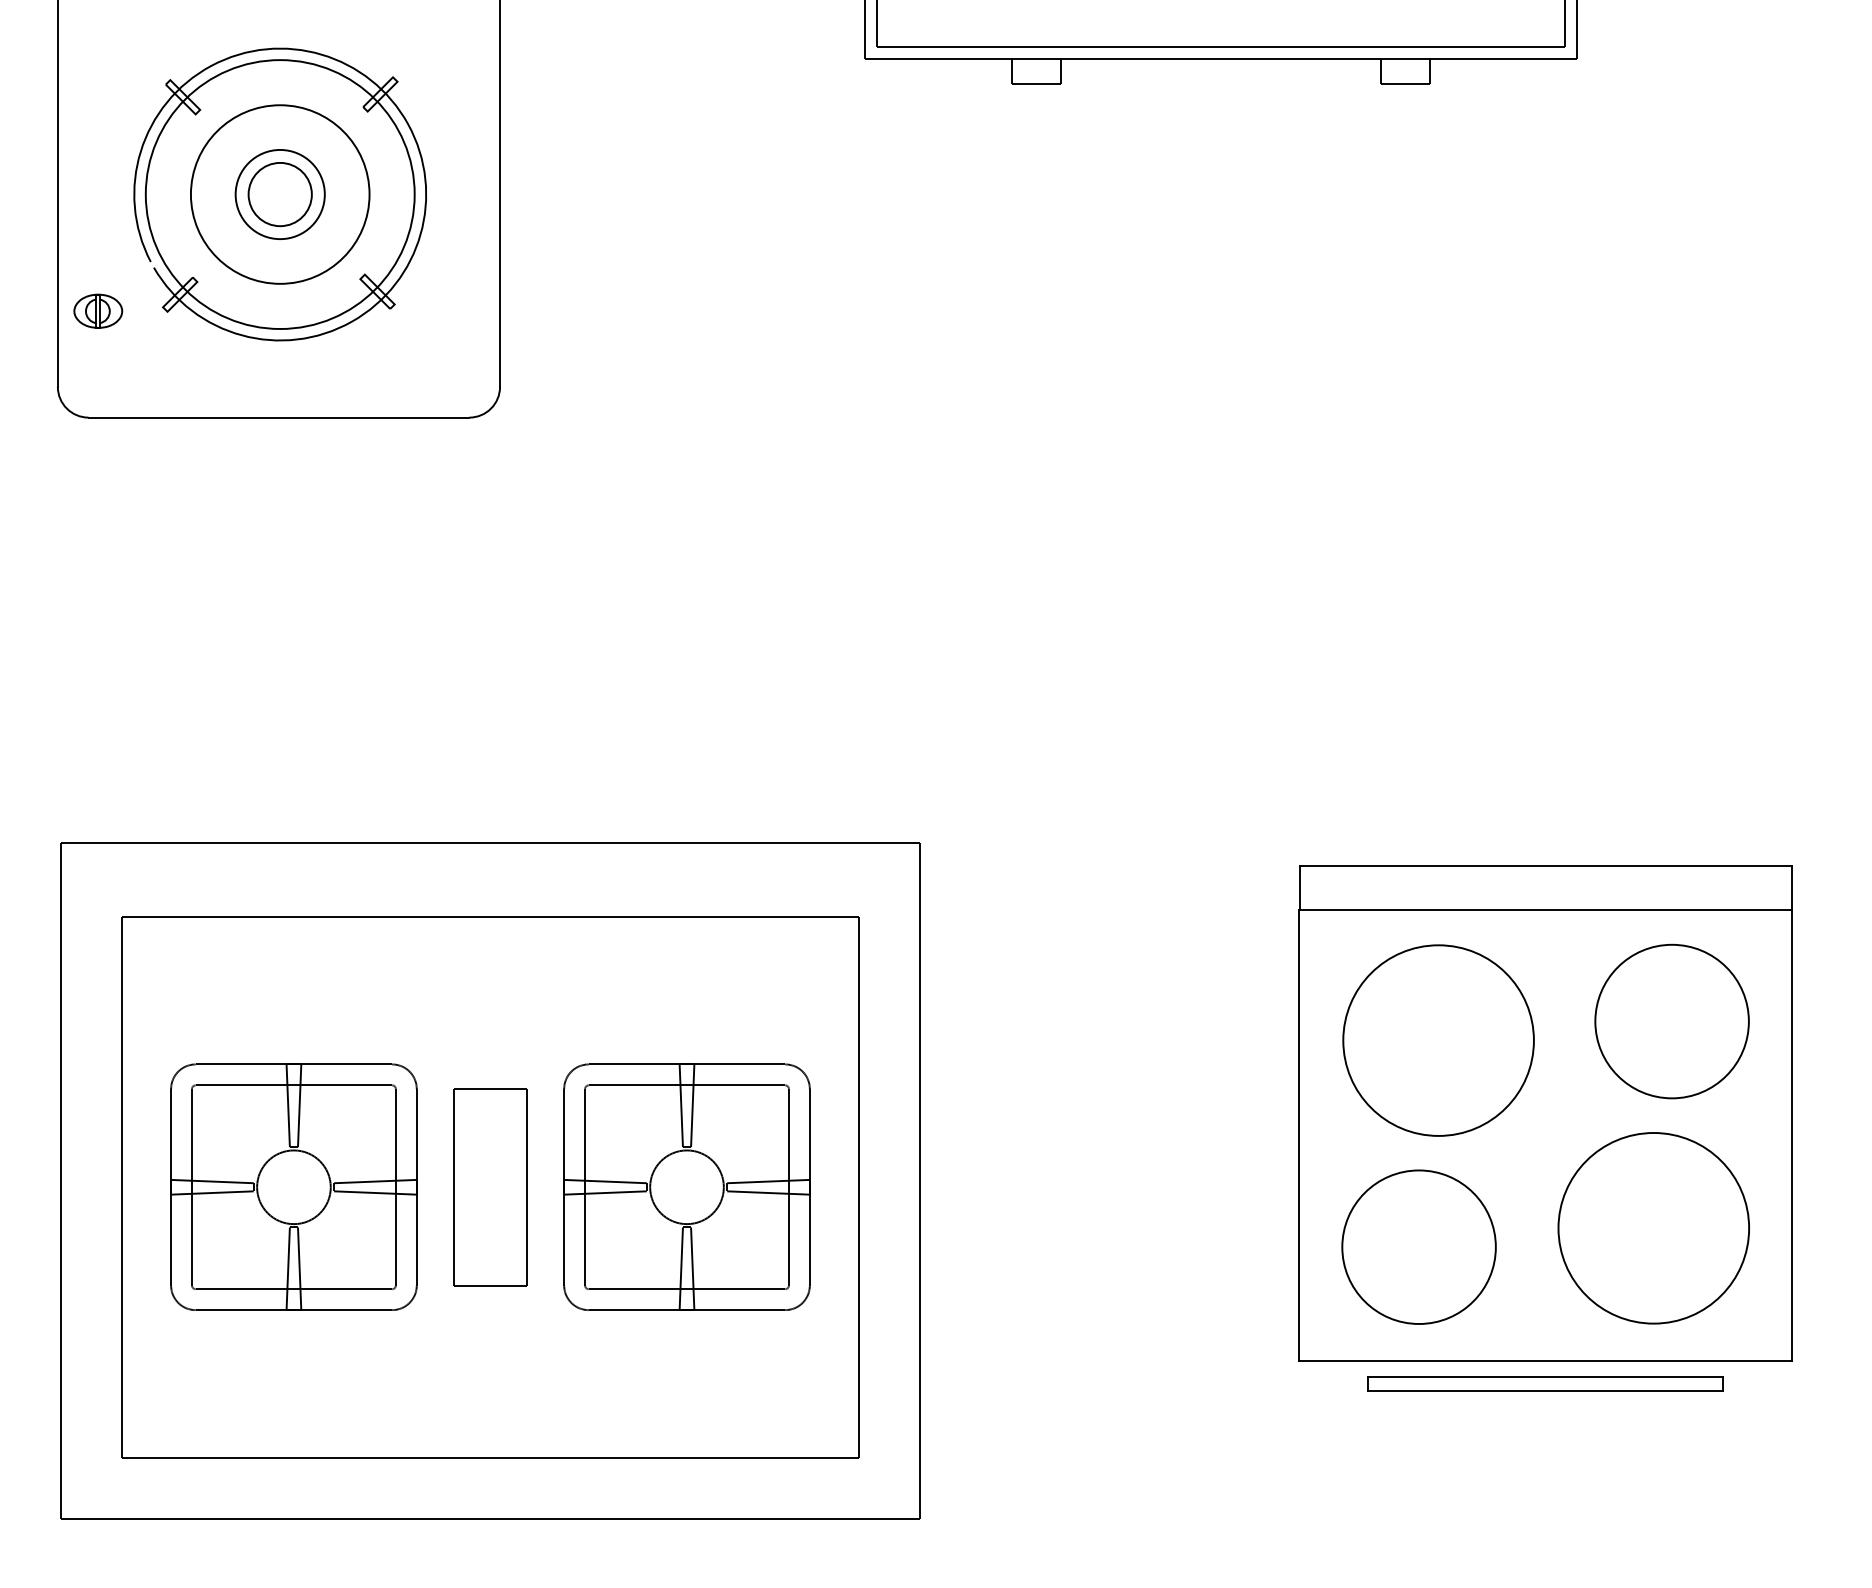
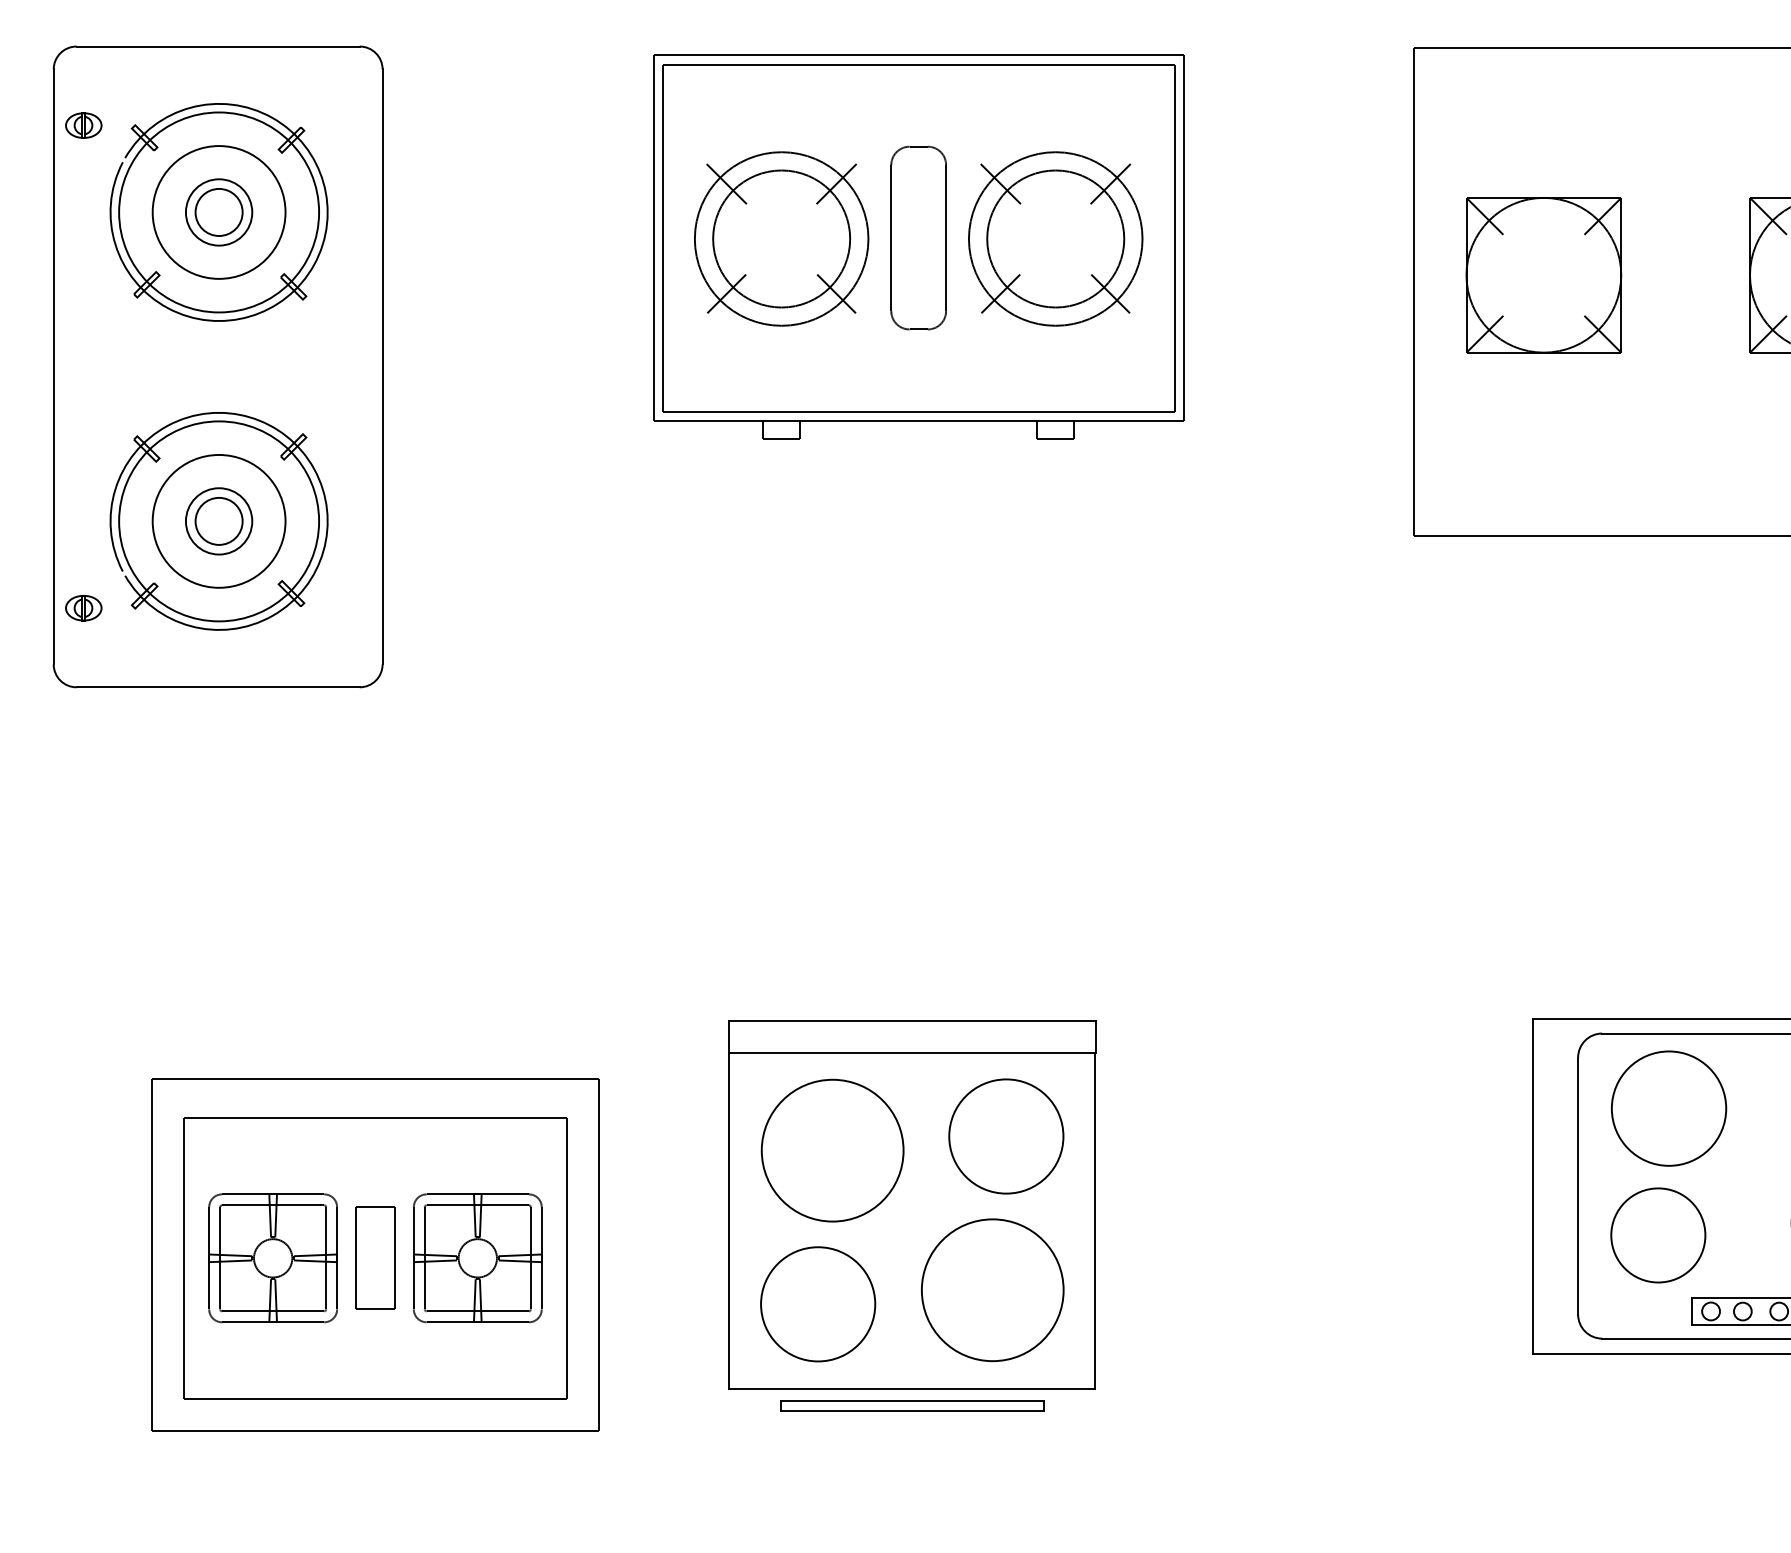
part: (1545, 1127) -> (912, 1215), moved
part: (490, 1180) -> (375, 1254), size x0.7

